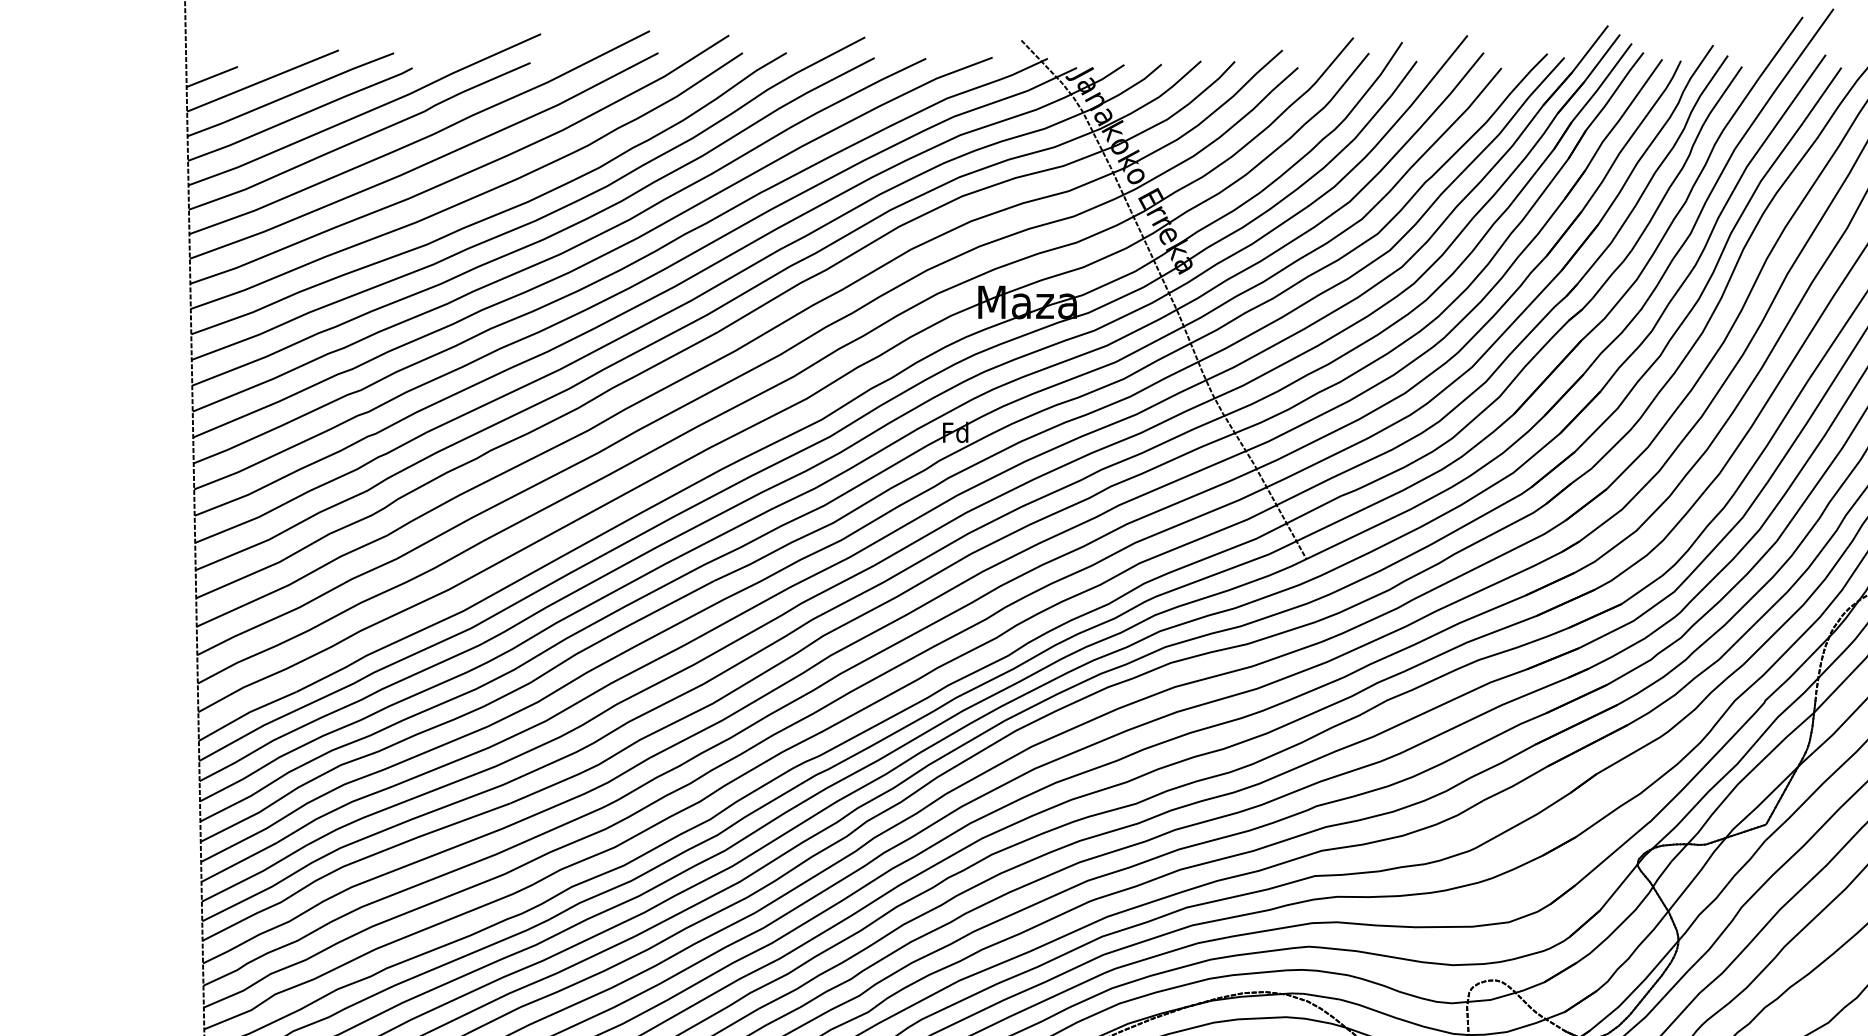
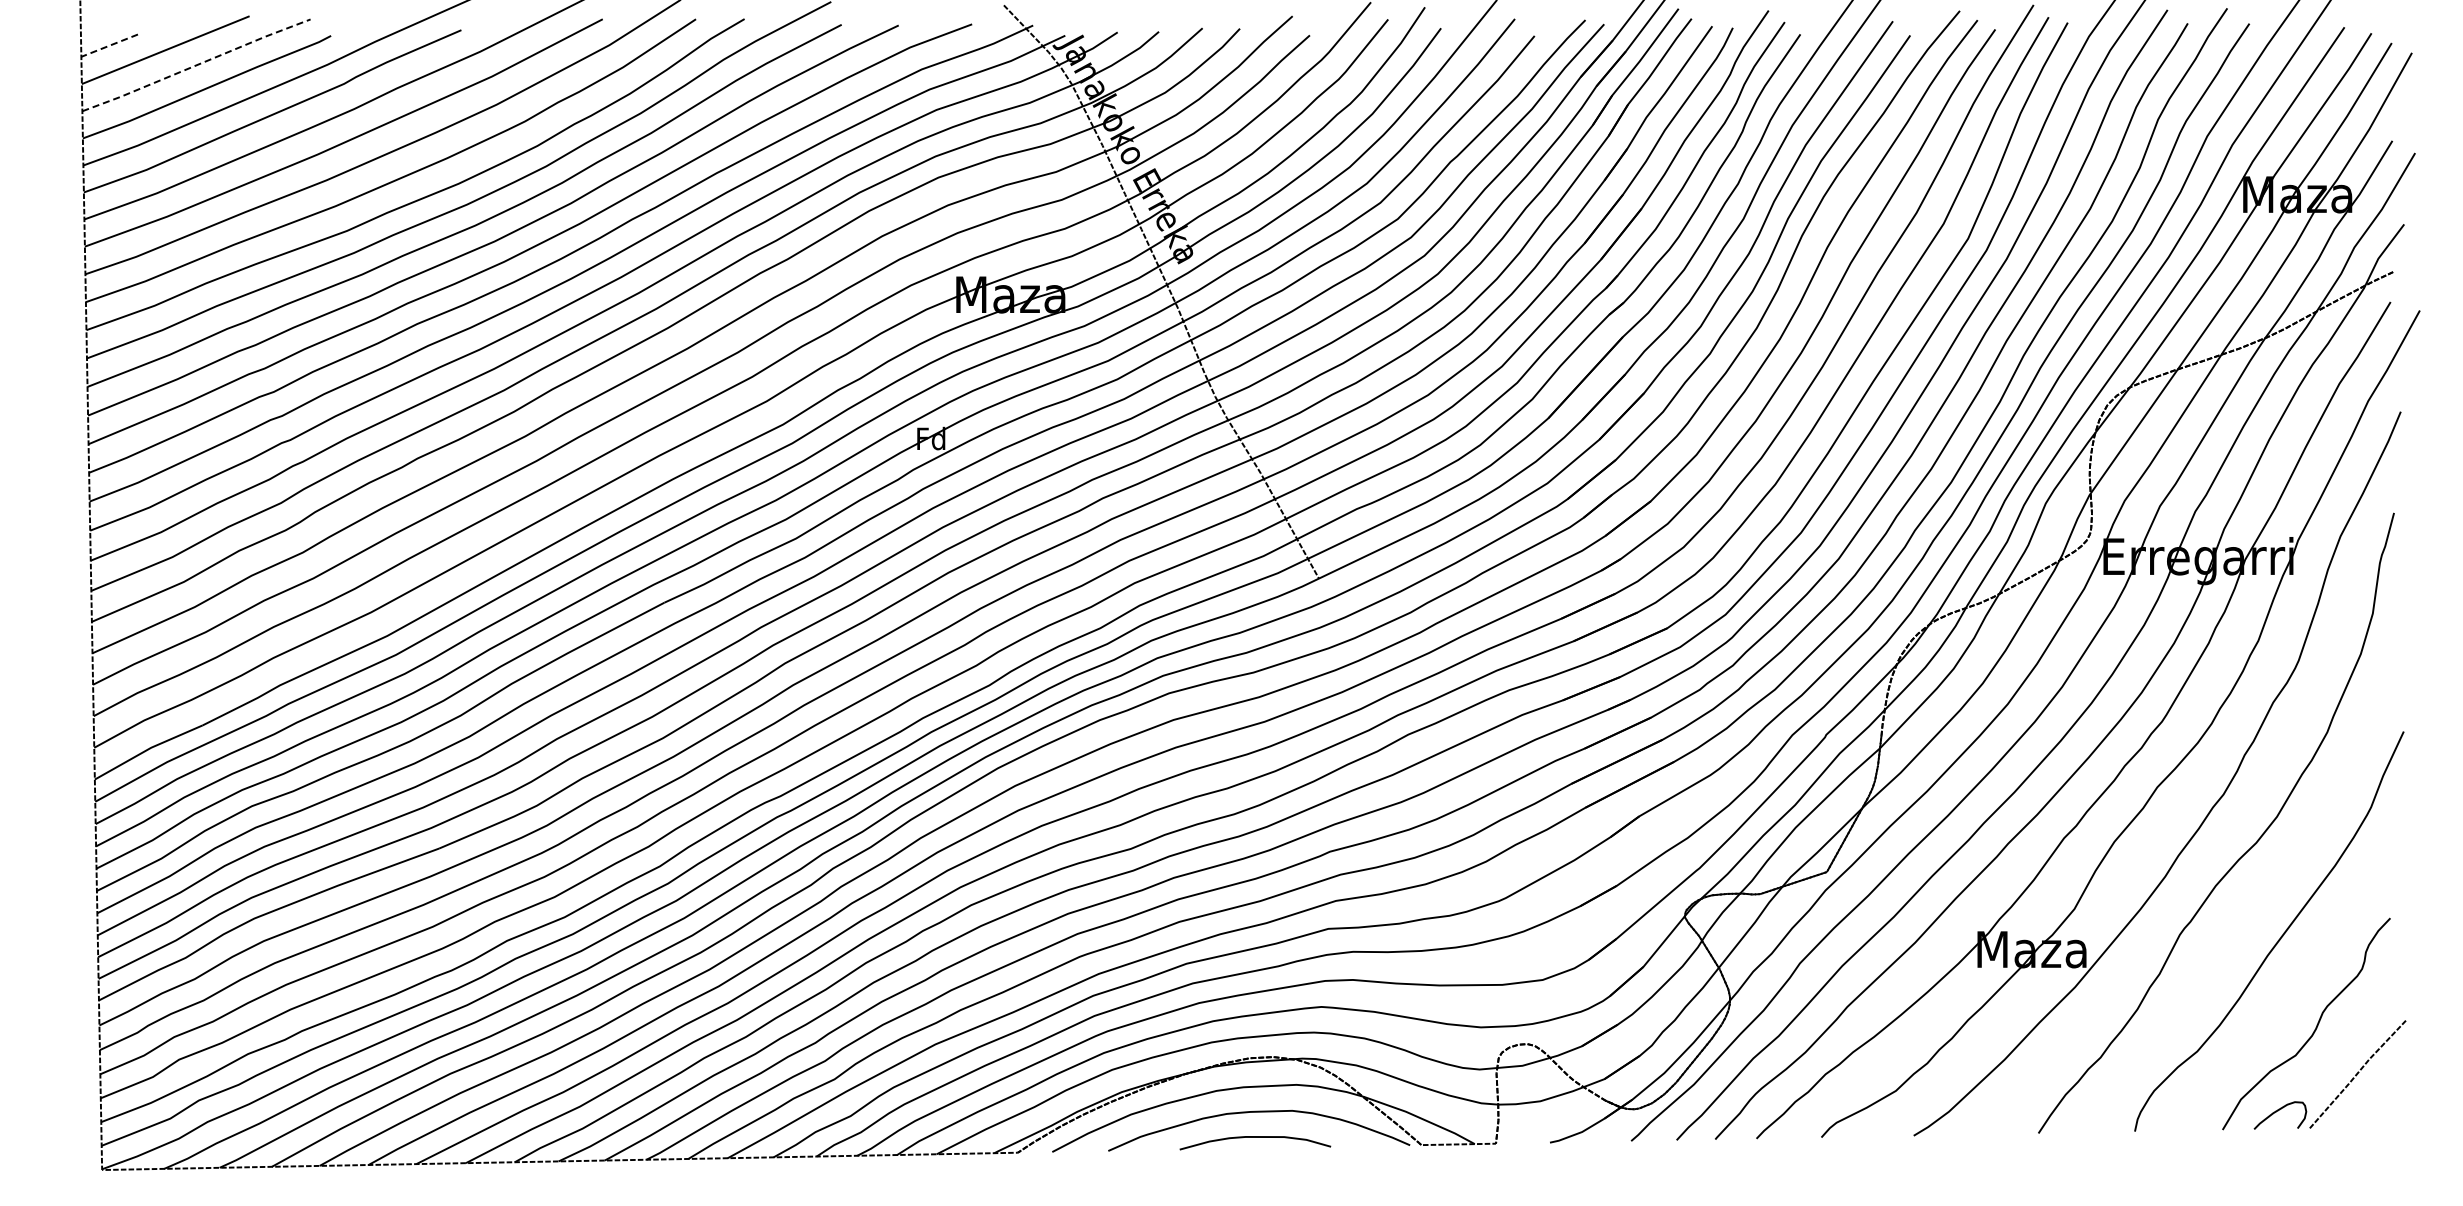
line: (212, 76) -> (109, 45), solid -> dashed
line: (290, 94) -> (196, 65), solid -> dashed

